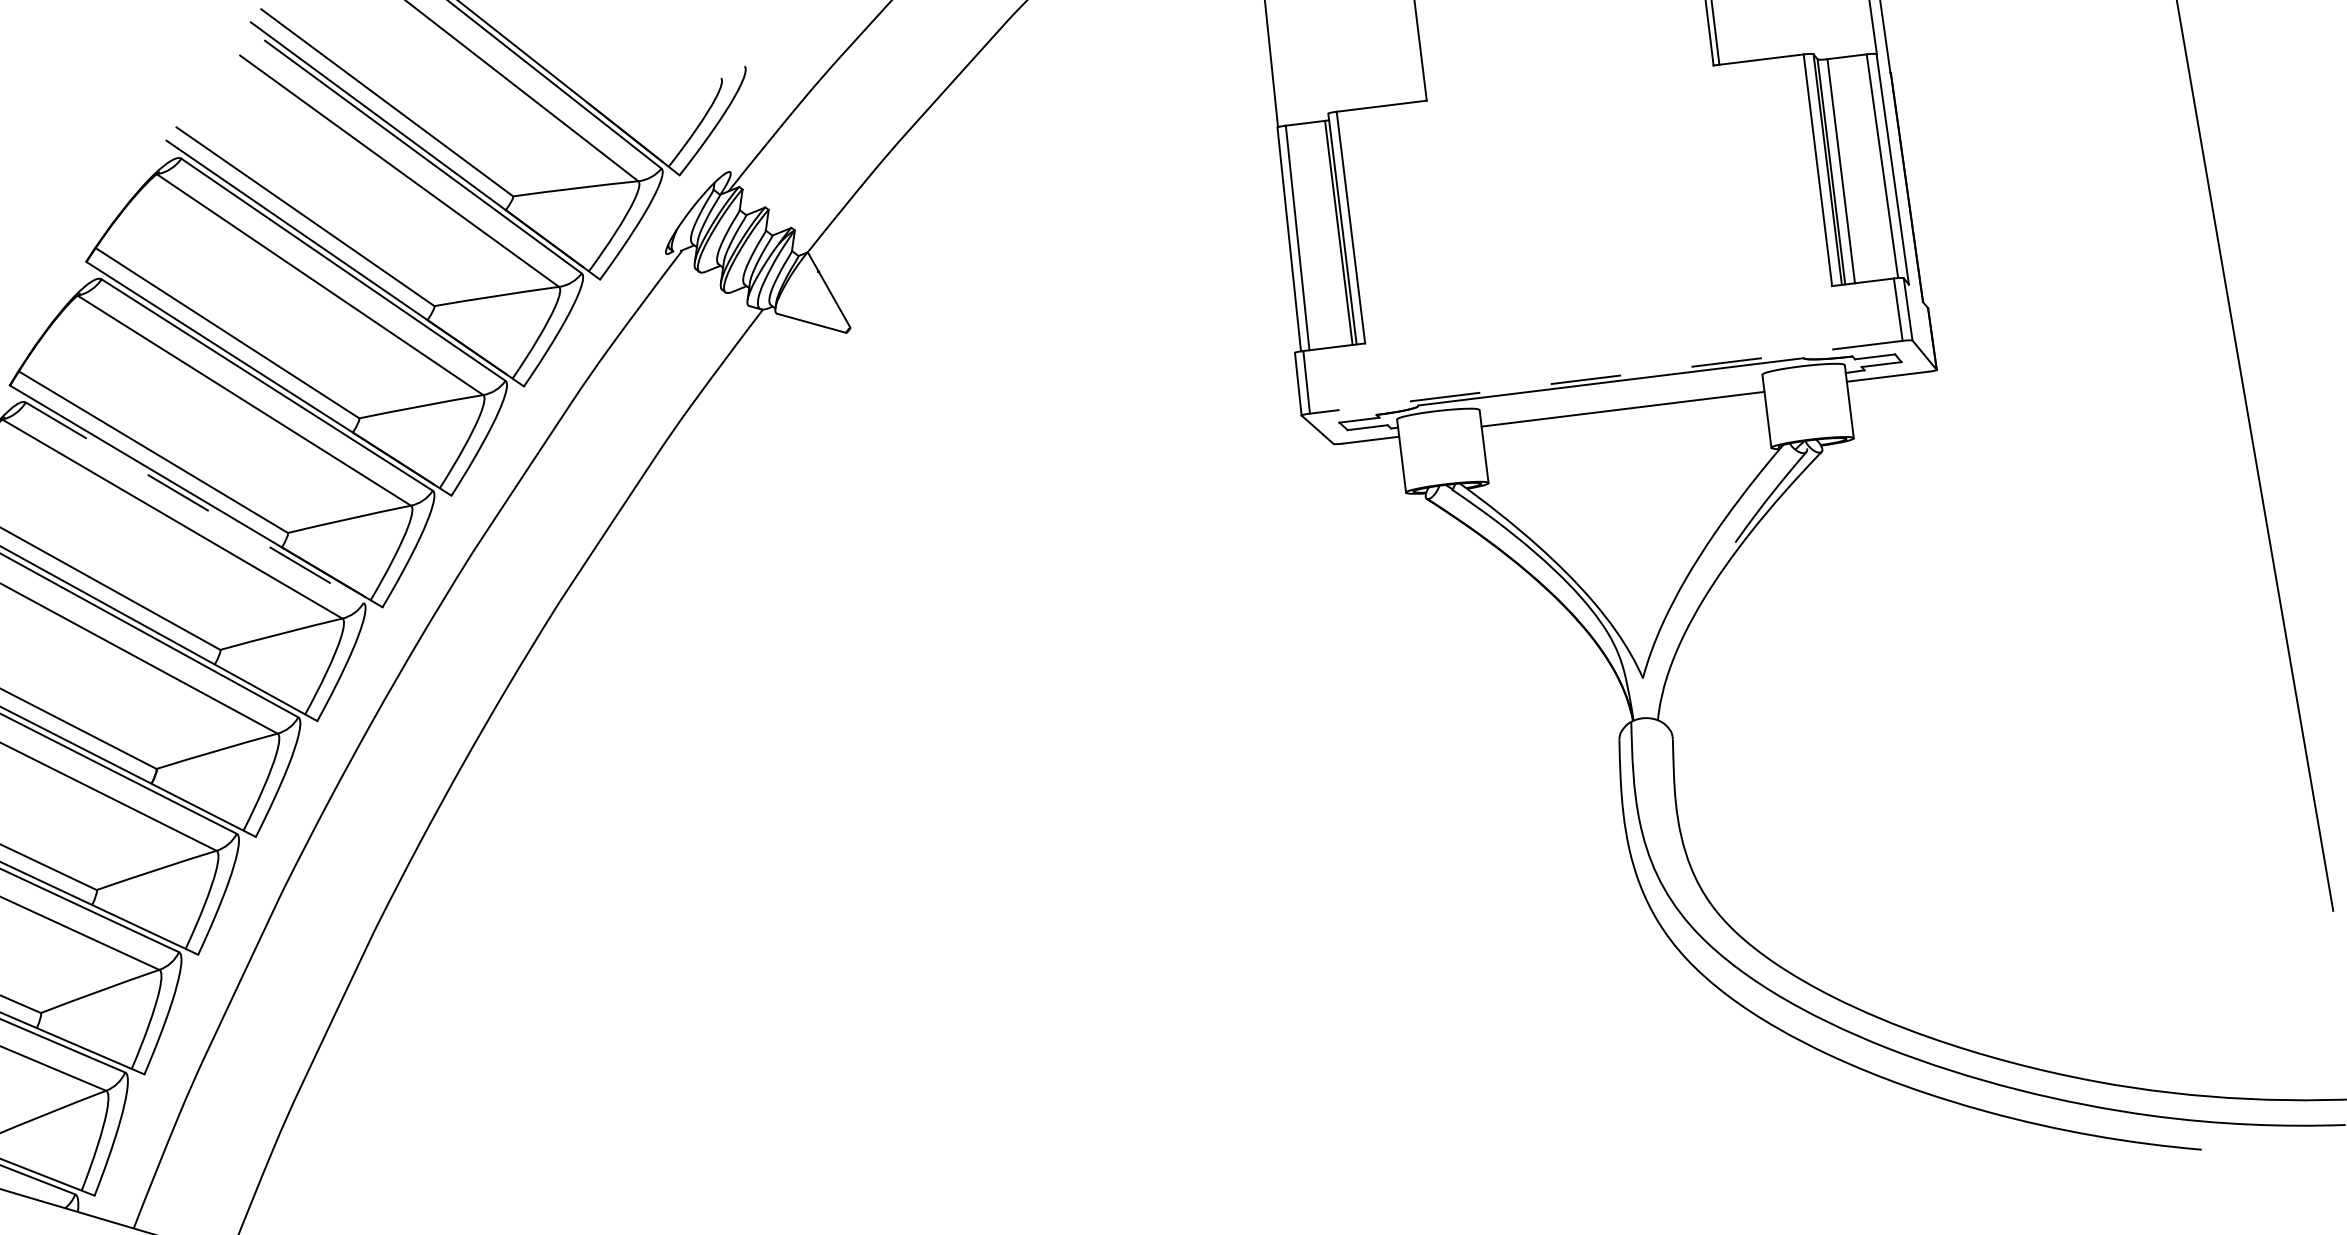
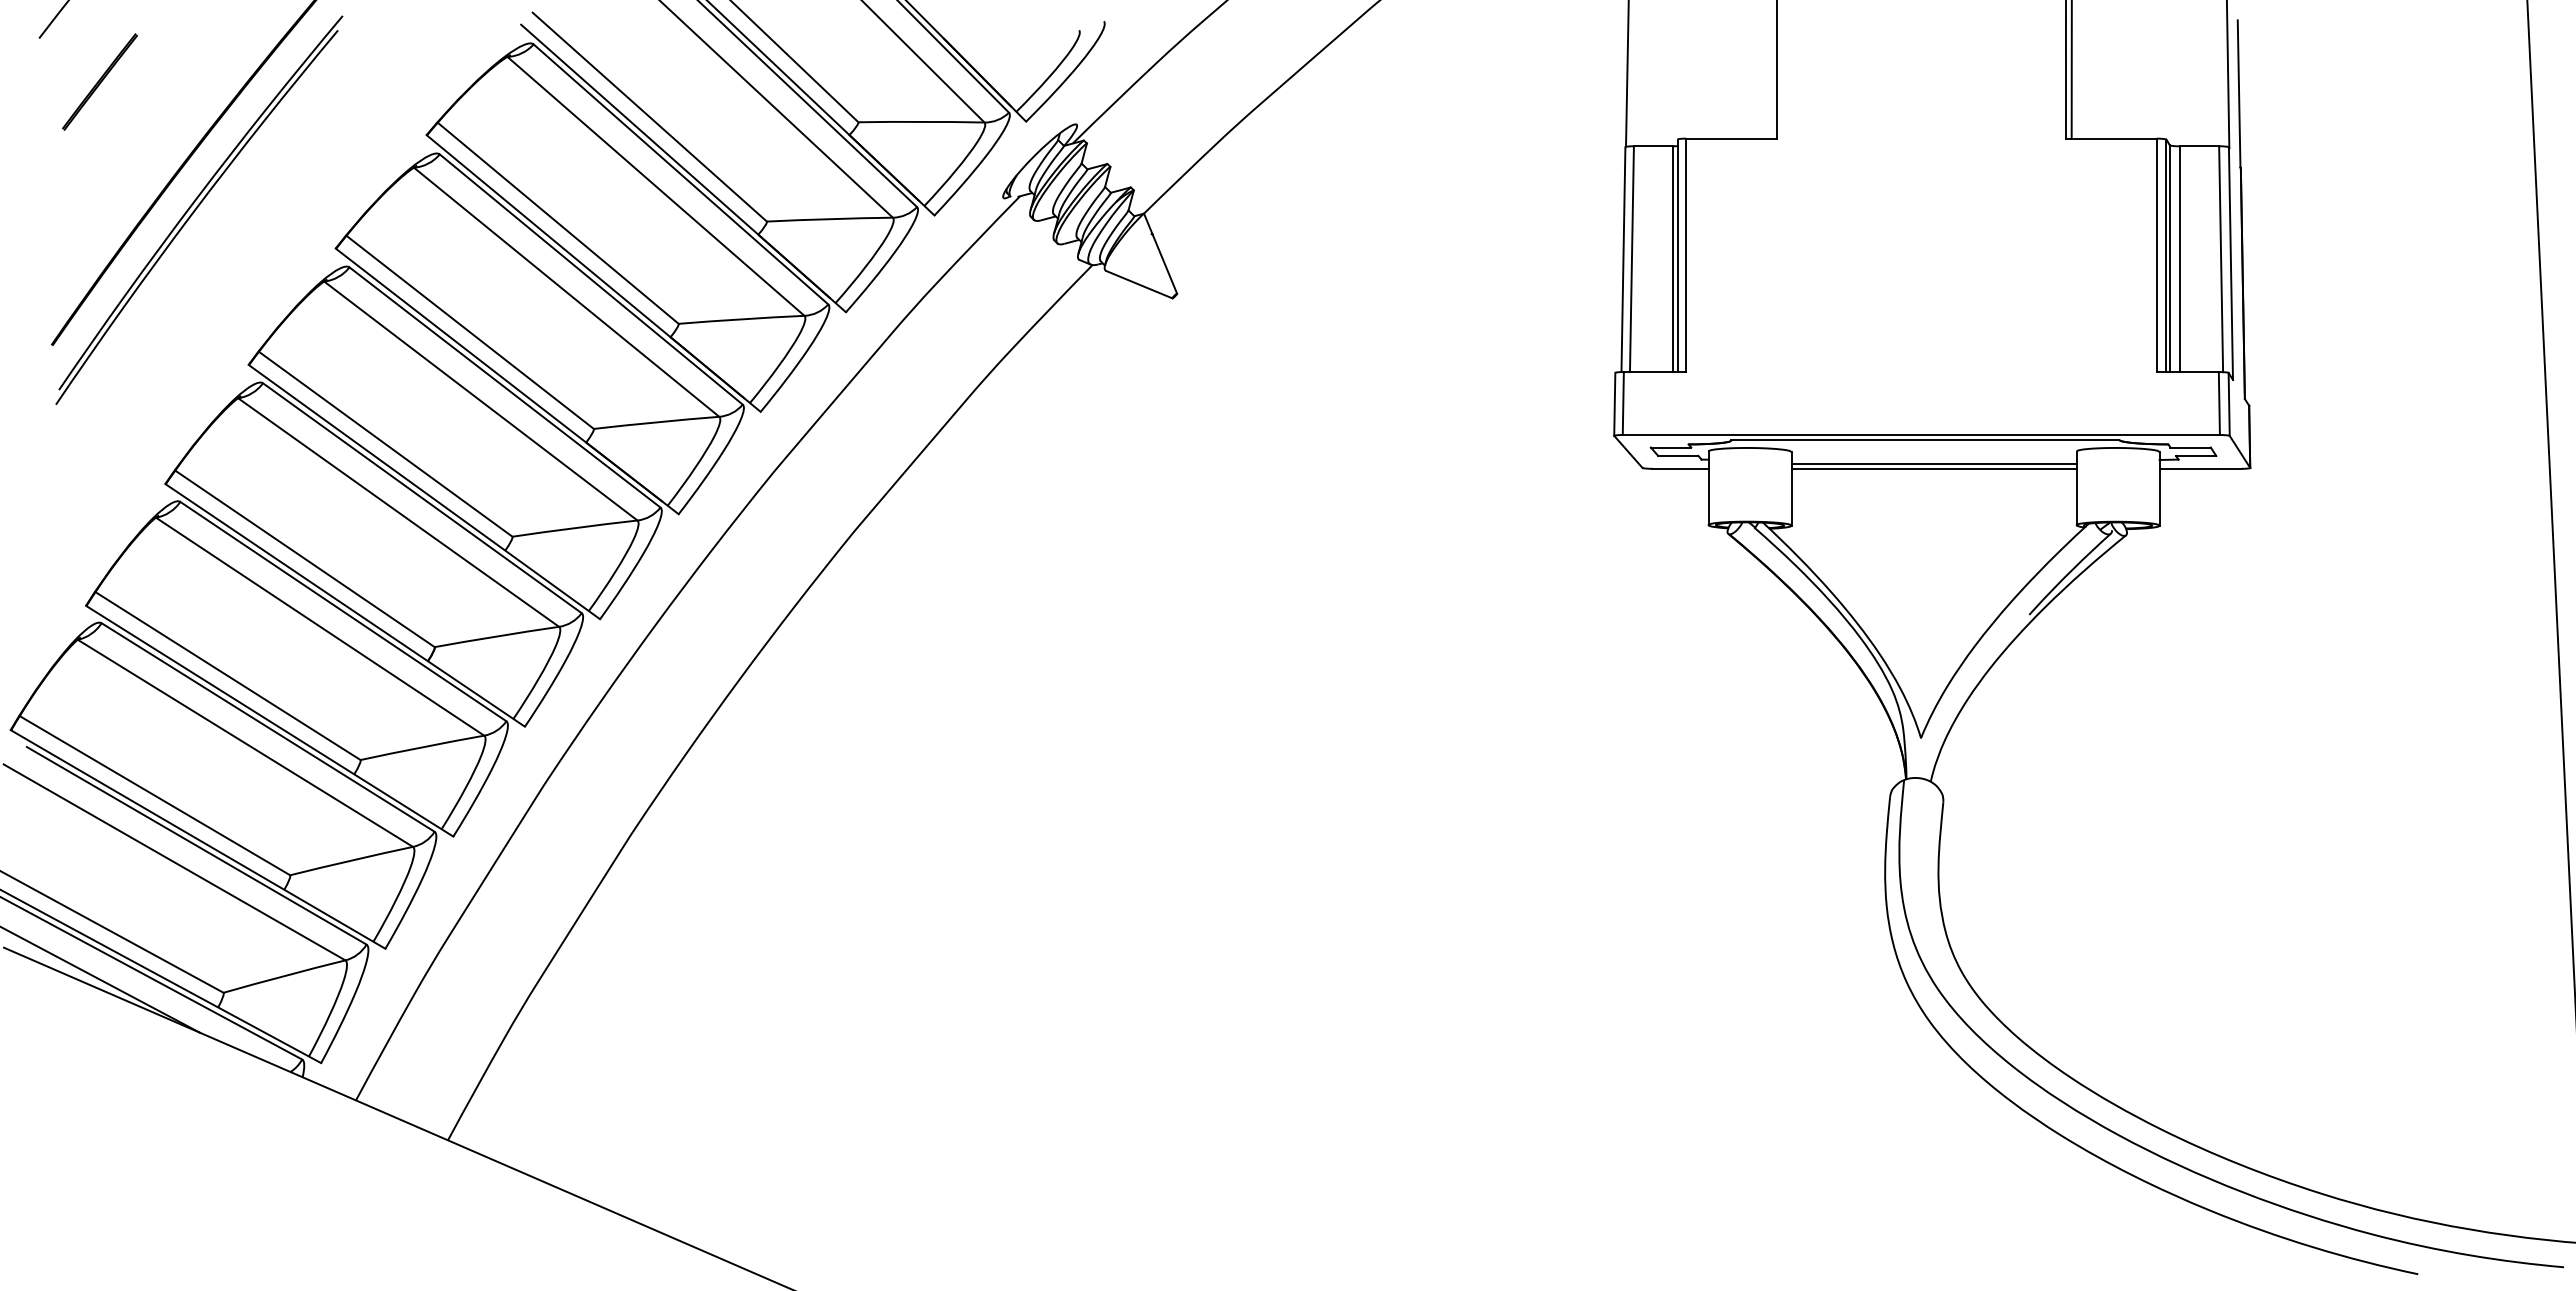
line: (1606, 377) -> (1921, 435), dashed -> solid
line: (1621, 404) -> (1933, 463), added
line: (195, 502) -> (505, 387), dashed -> solid

